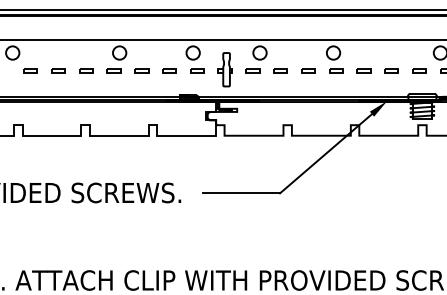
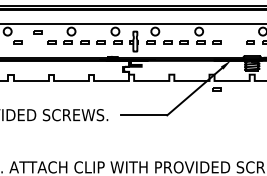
part: (57, 71) -> (37, 32), moved
part: (391, 71) -> (216, 89), moved

